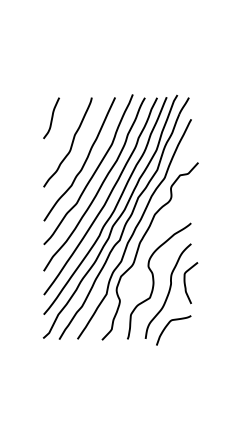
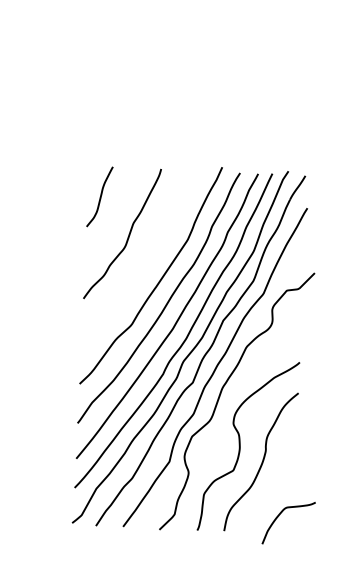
curve: (84, 161) -> (145, 263), removed
curve: (185, 283) -> (287, 451), removed
curve: (168, 325) -> (281, 515), moved

